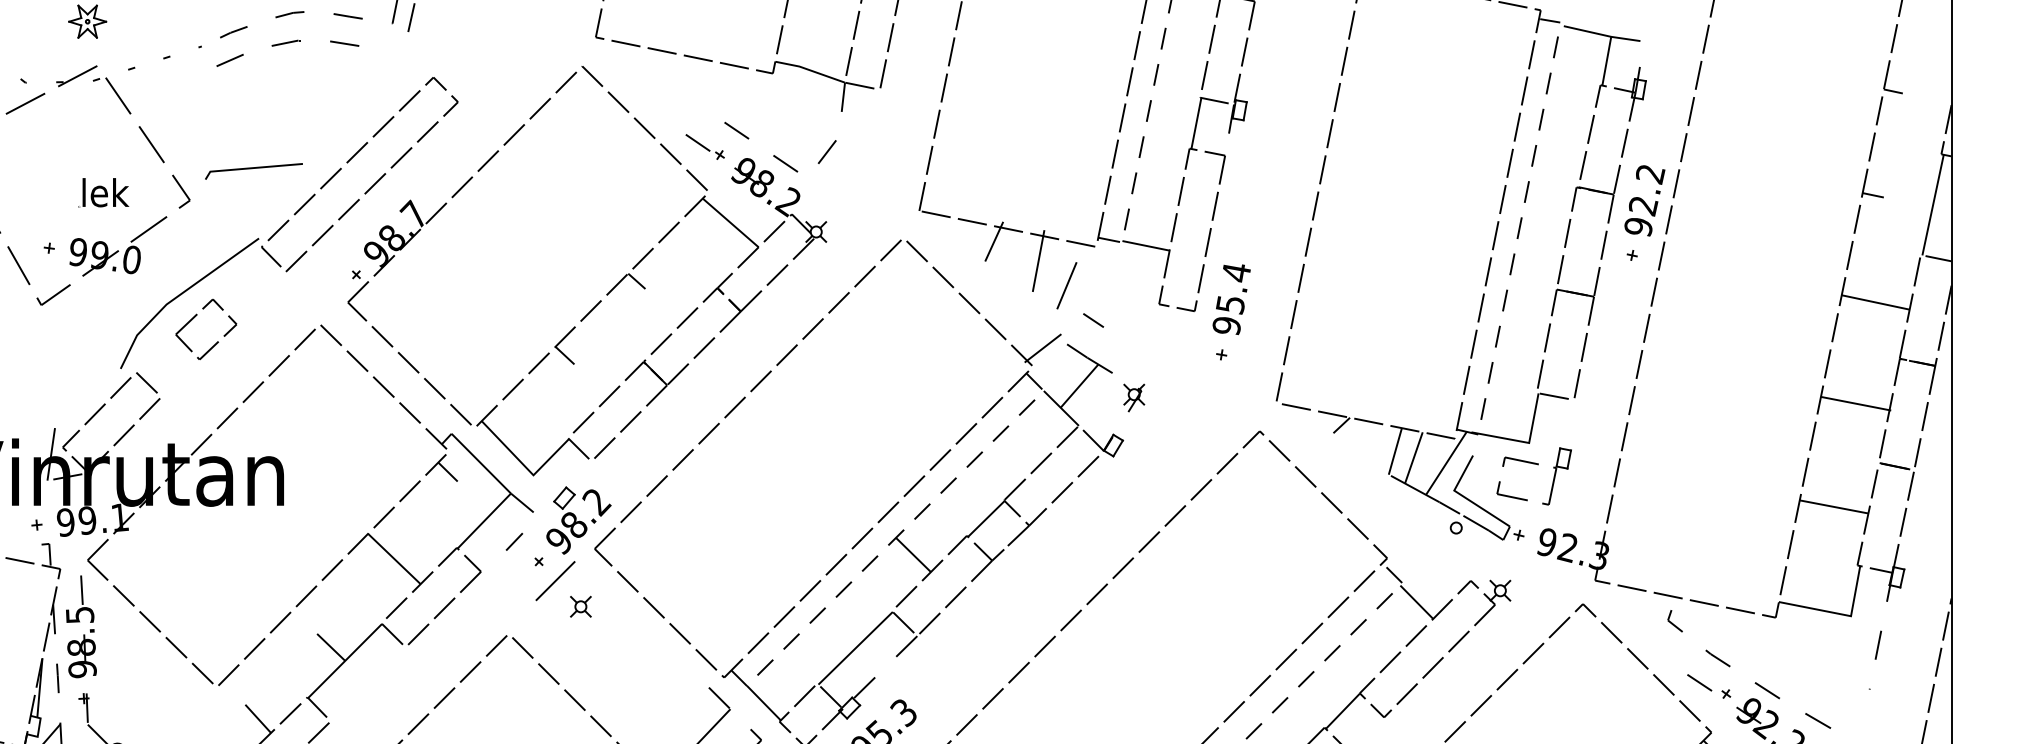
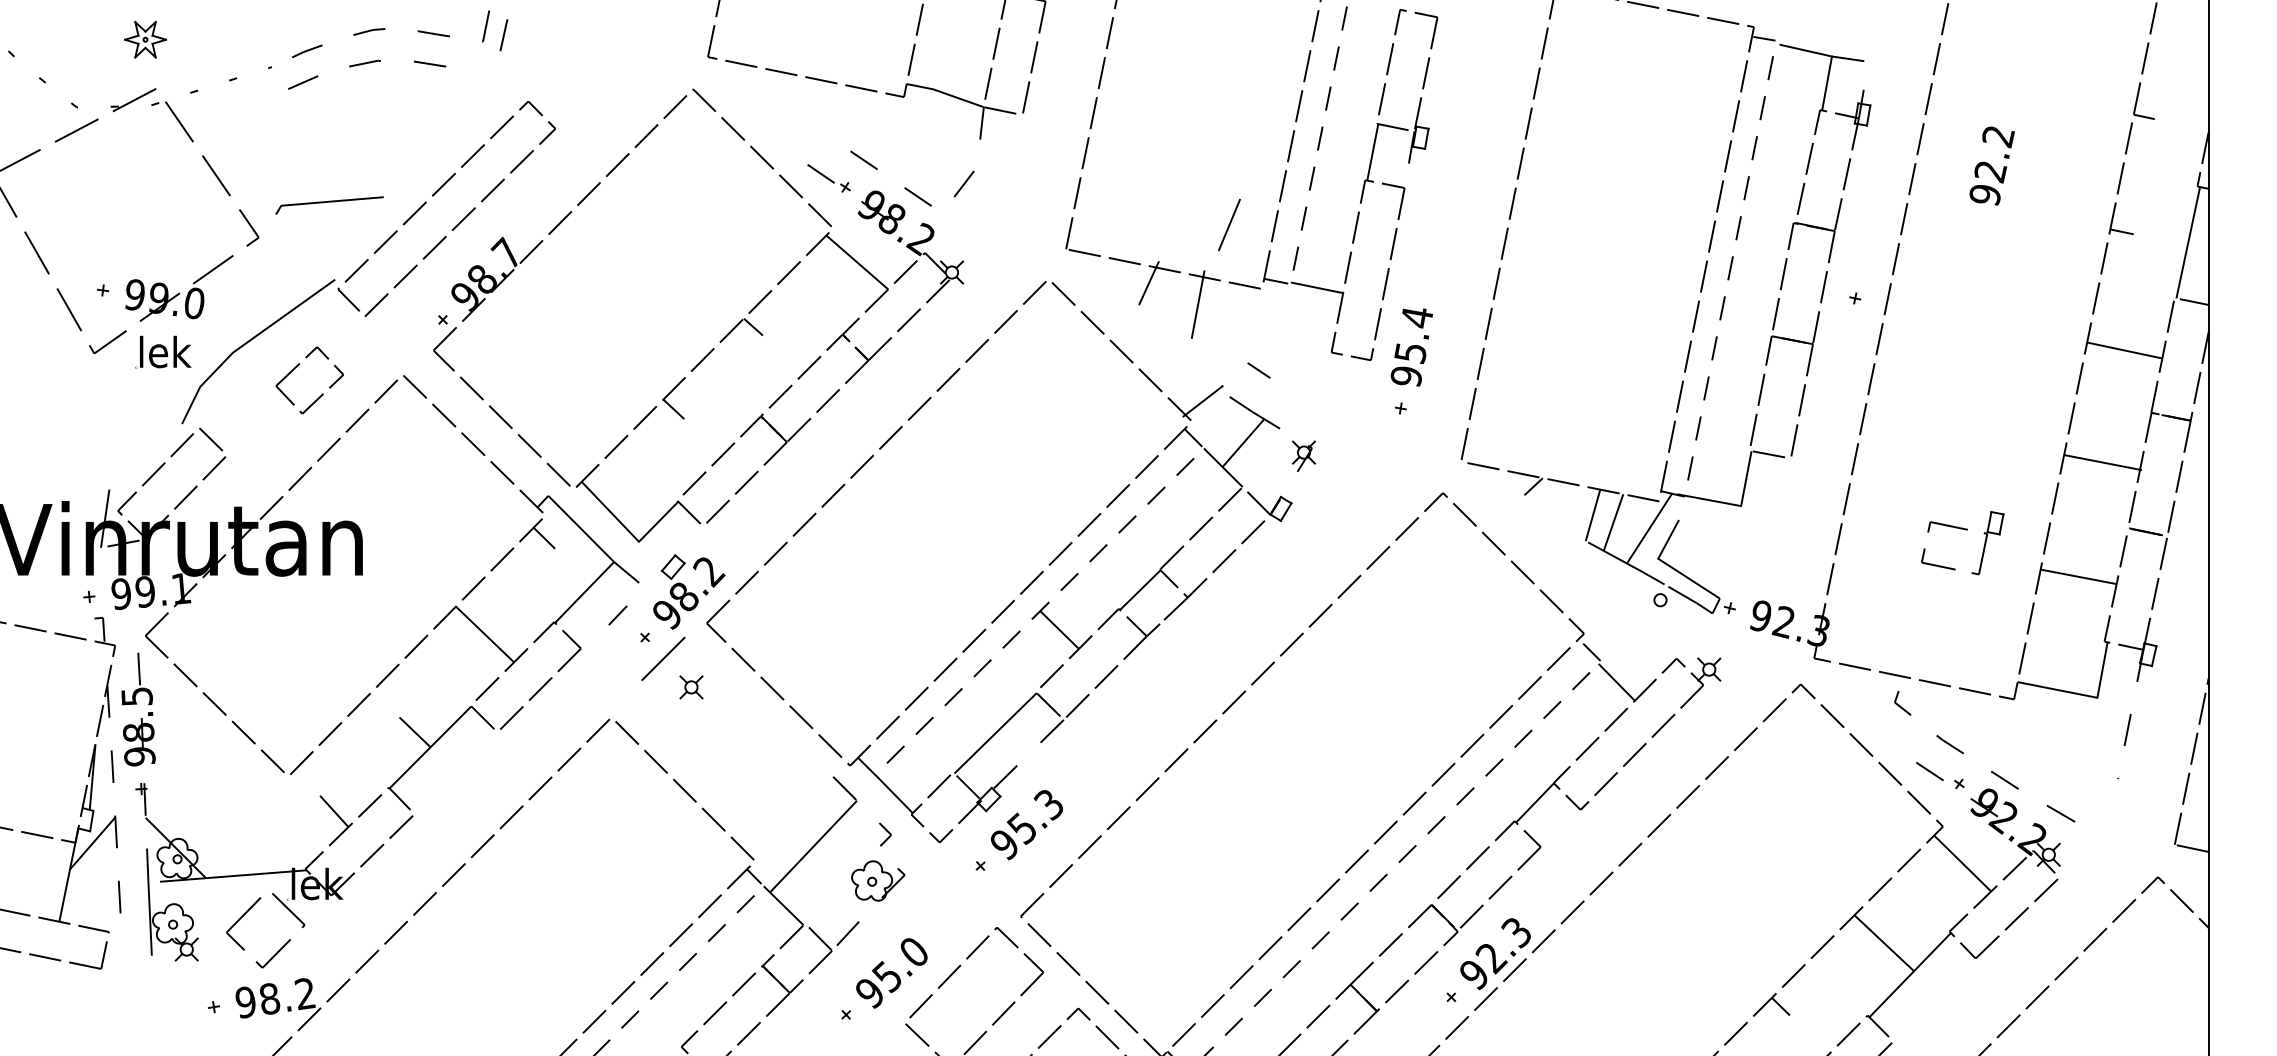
part: (103, 192) -> (163, 351), moved
text: (1644, 200) -> (1991, 165), moved
line: (1066, 285) -> (1229, 224), moved
part: (195, 317) -> (297, 367), moved
part: (1536, 465) -> (1965, 530), moved

